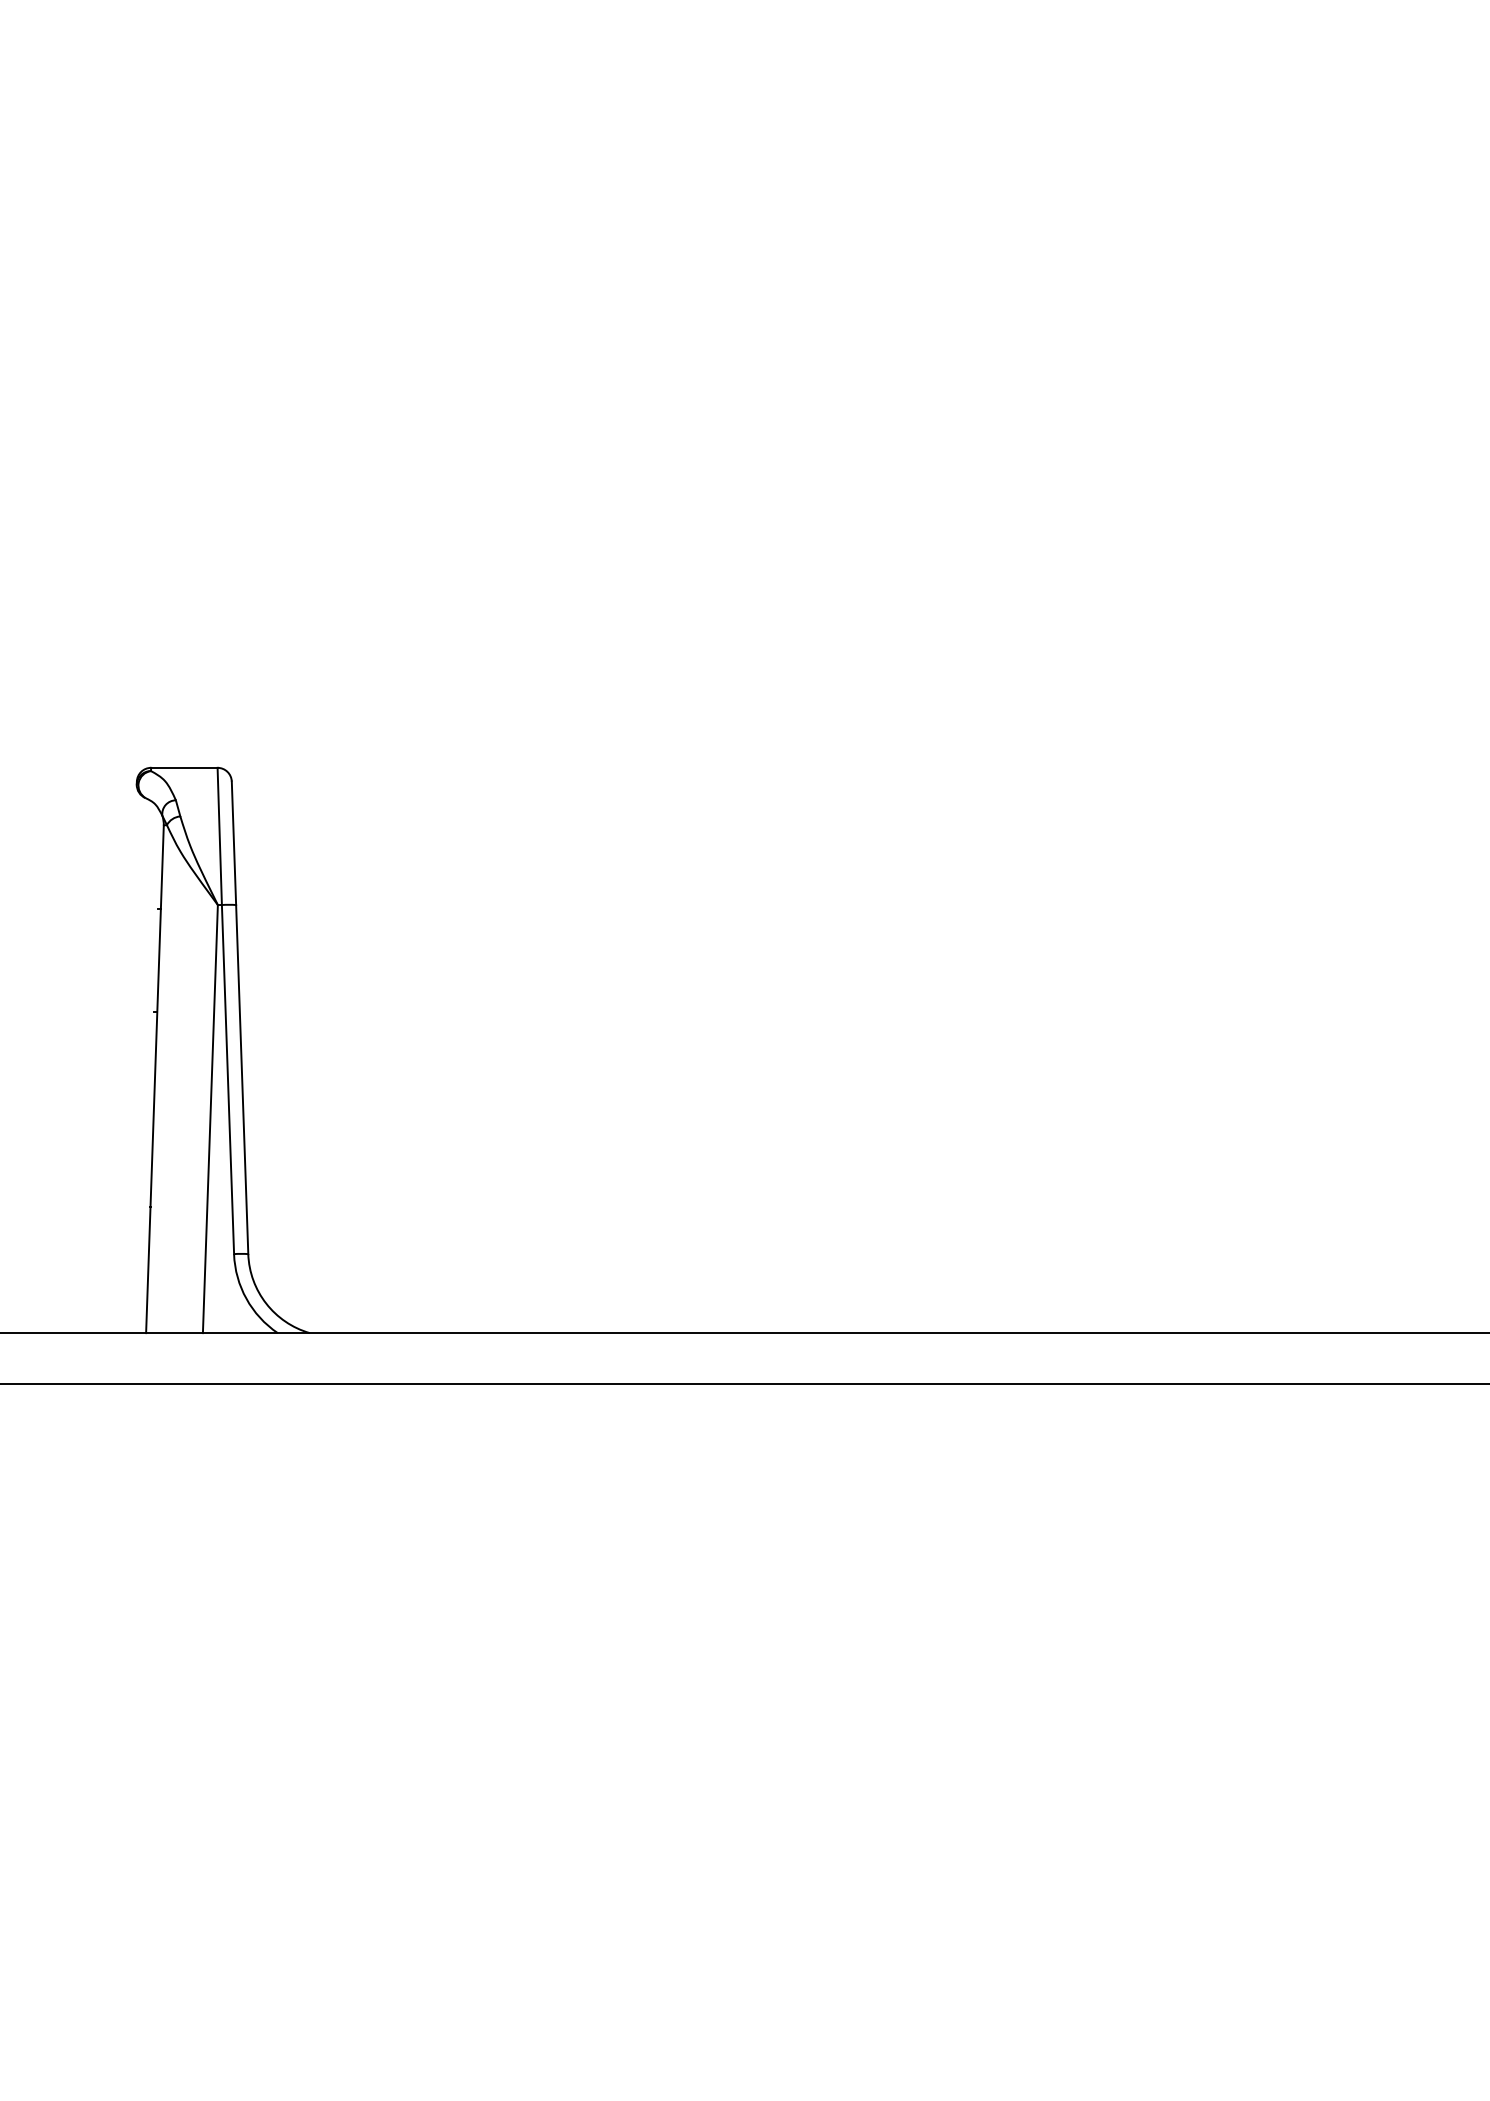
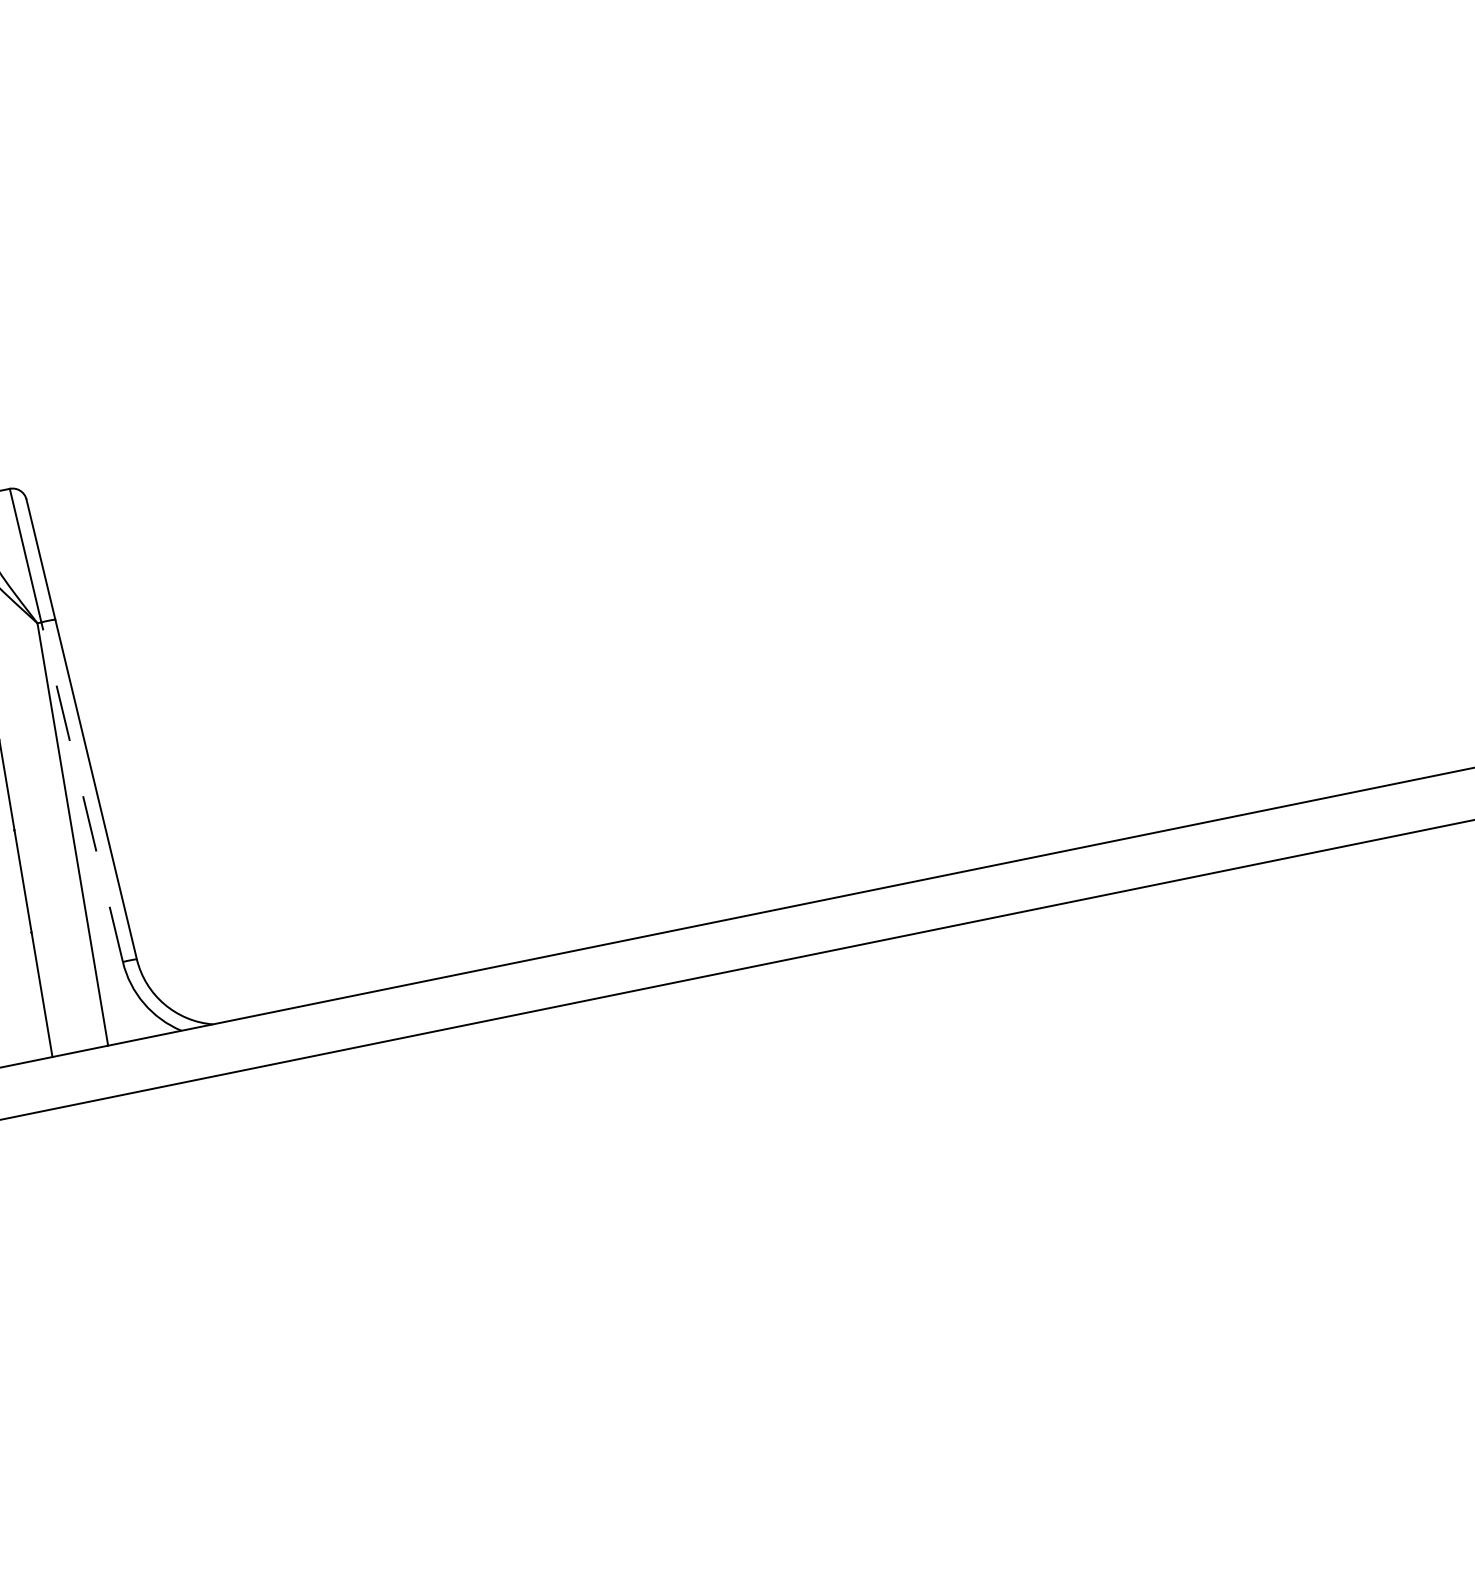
line: (228, 1079) -> (82, 792), solid -> dashed

